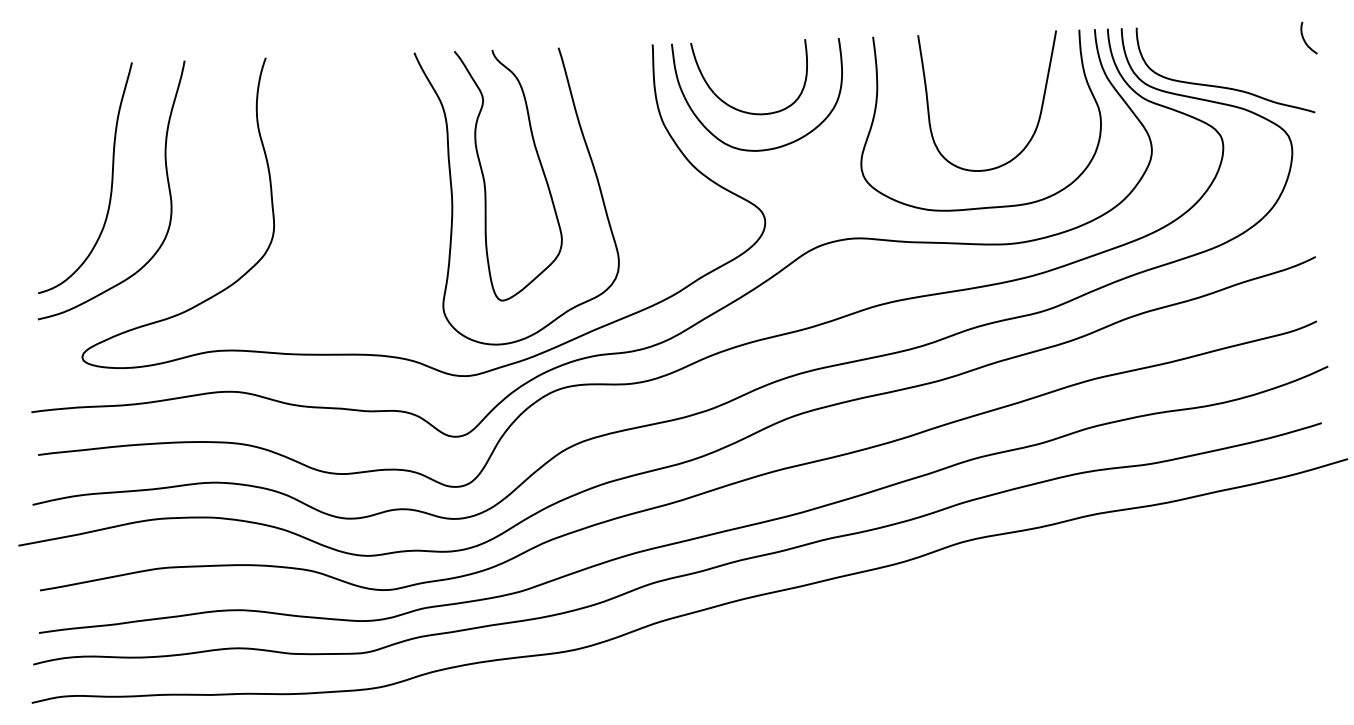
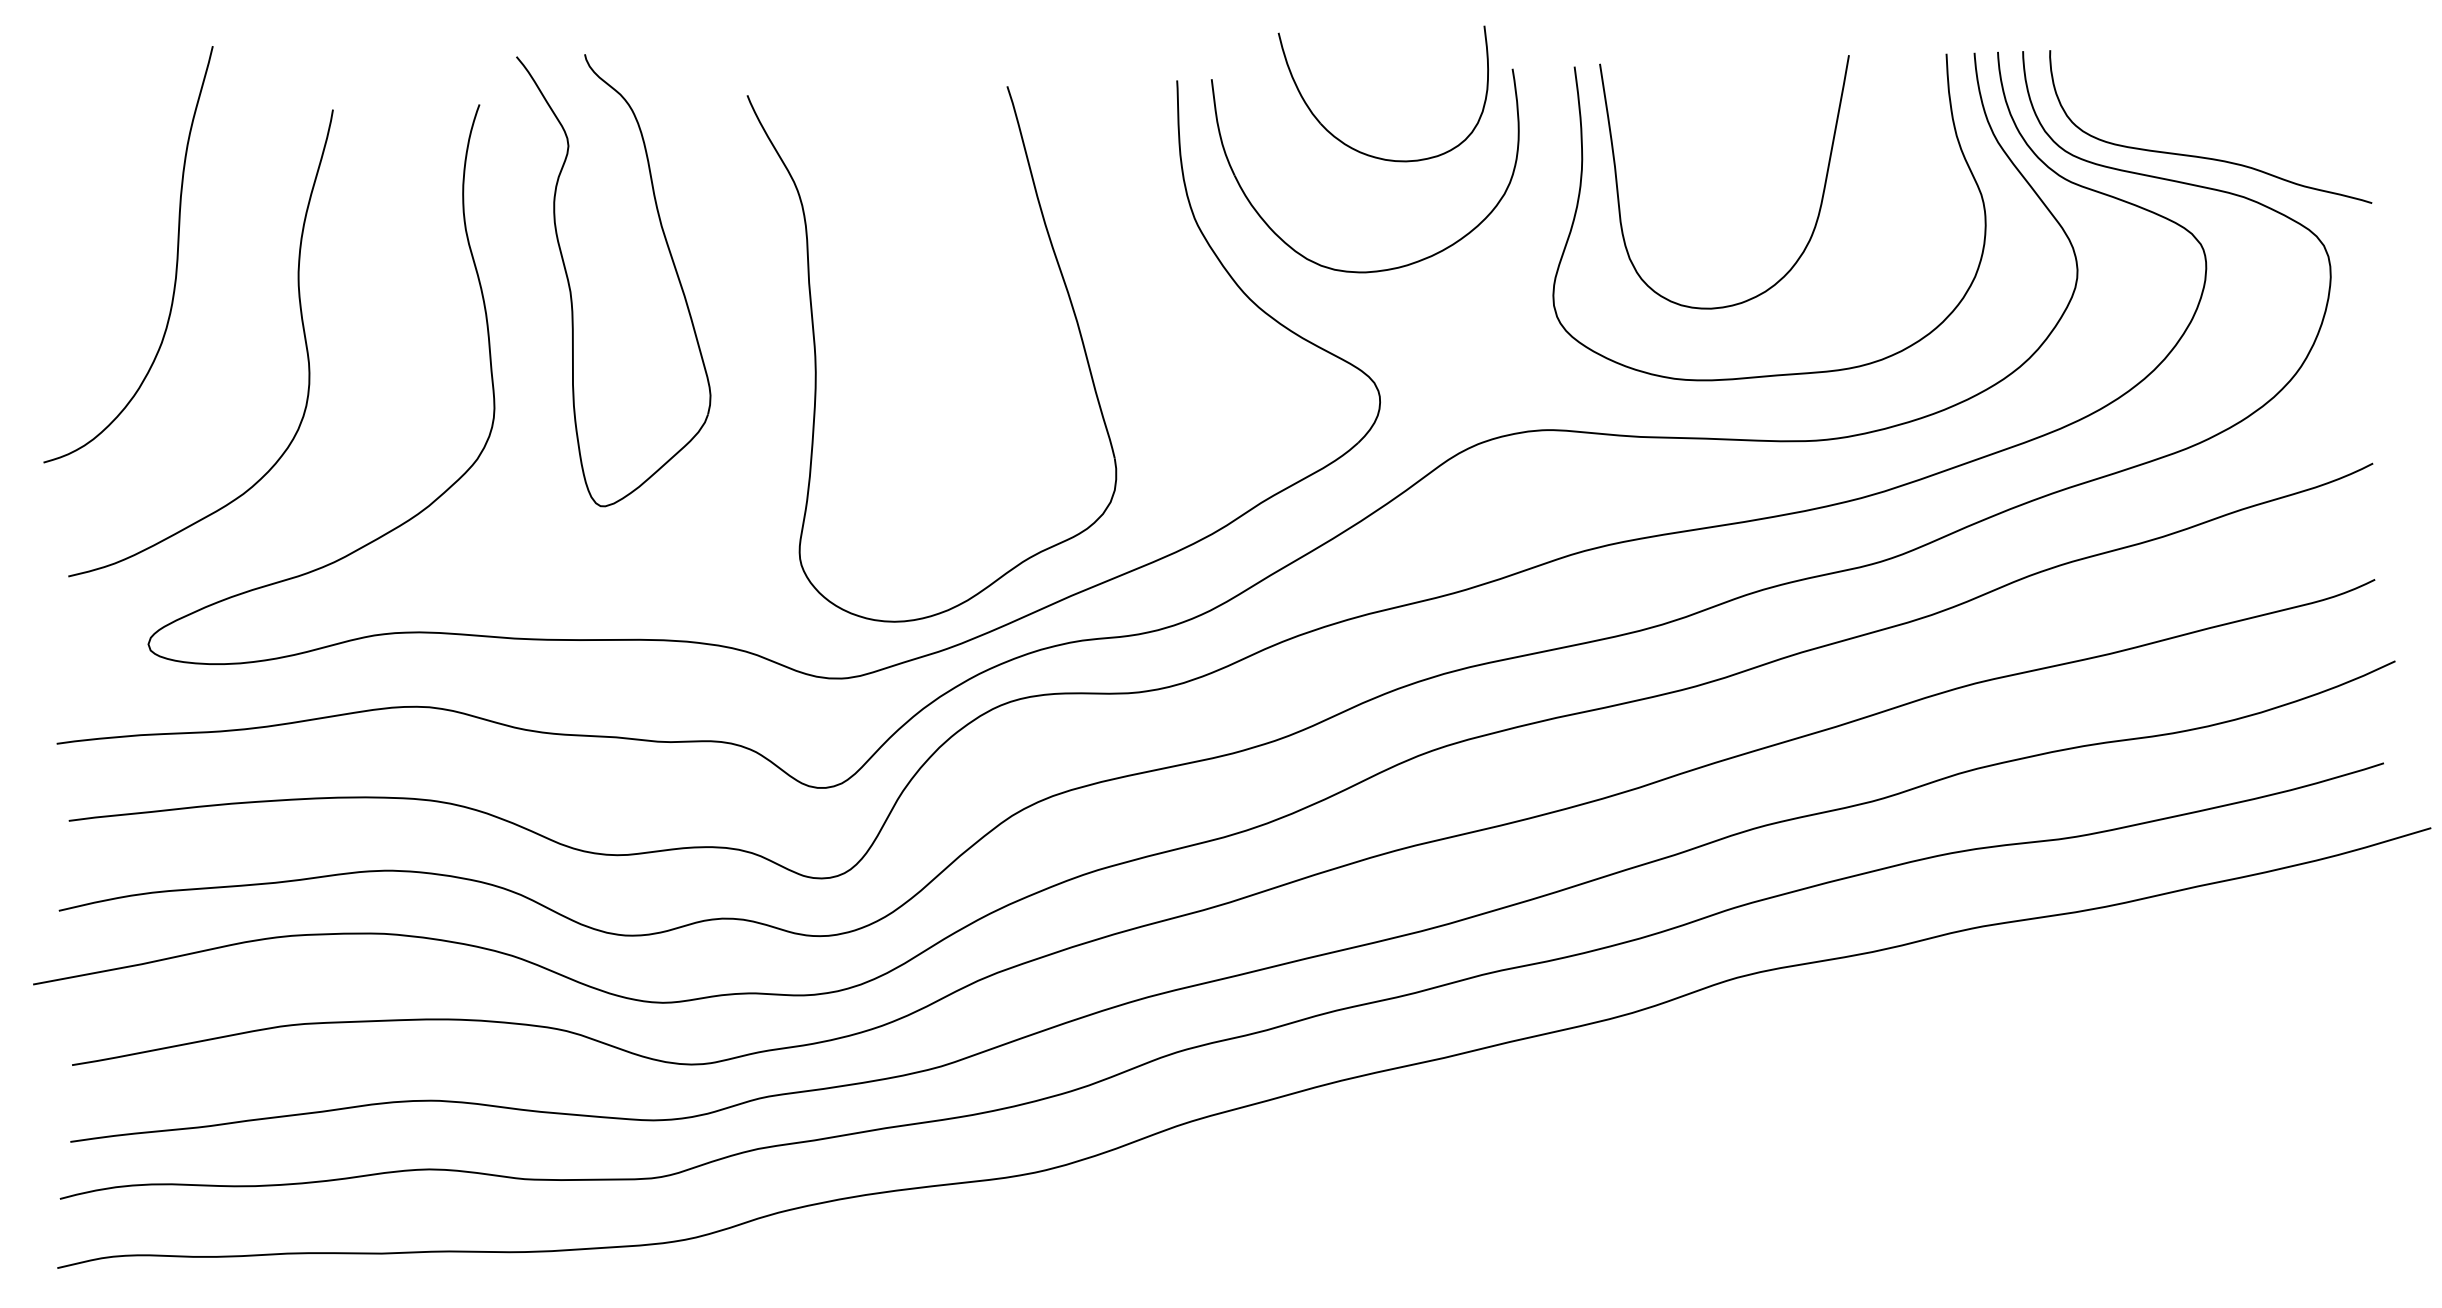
curve: (1305, 40) -> (2354, 73), removed
part: (731, 105) -> (1351, 145), moved
curve: (1039, 113) -> (1818, 204), moved
curve: (111, 178) -> (175, 255), moved
part: (485, 181) -> (572, 291), moved

